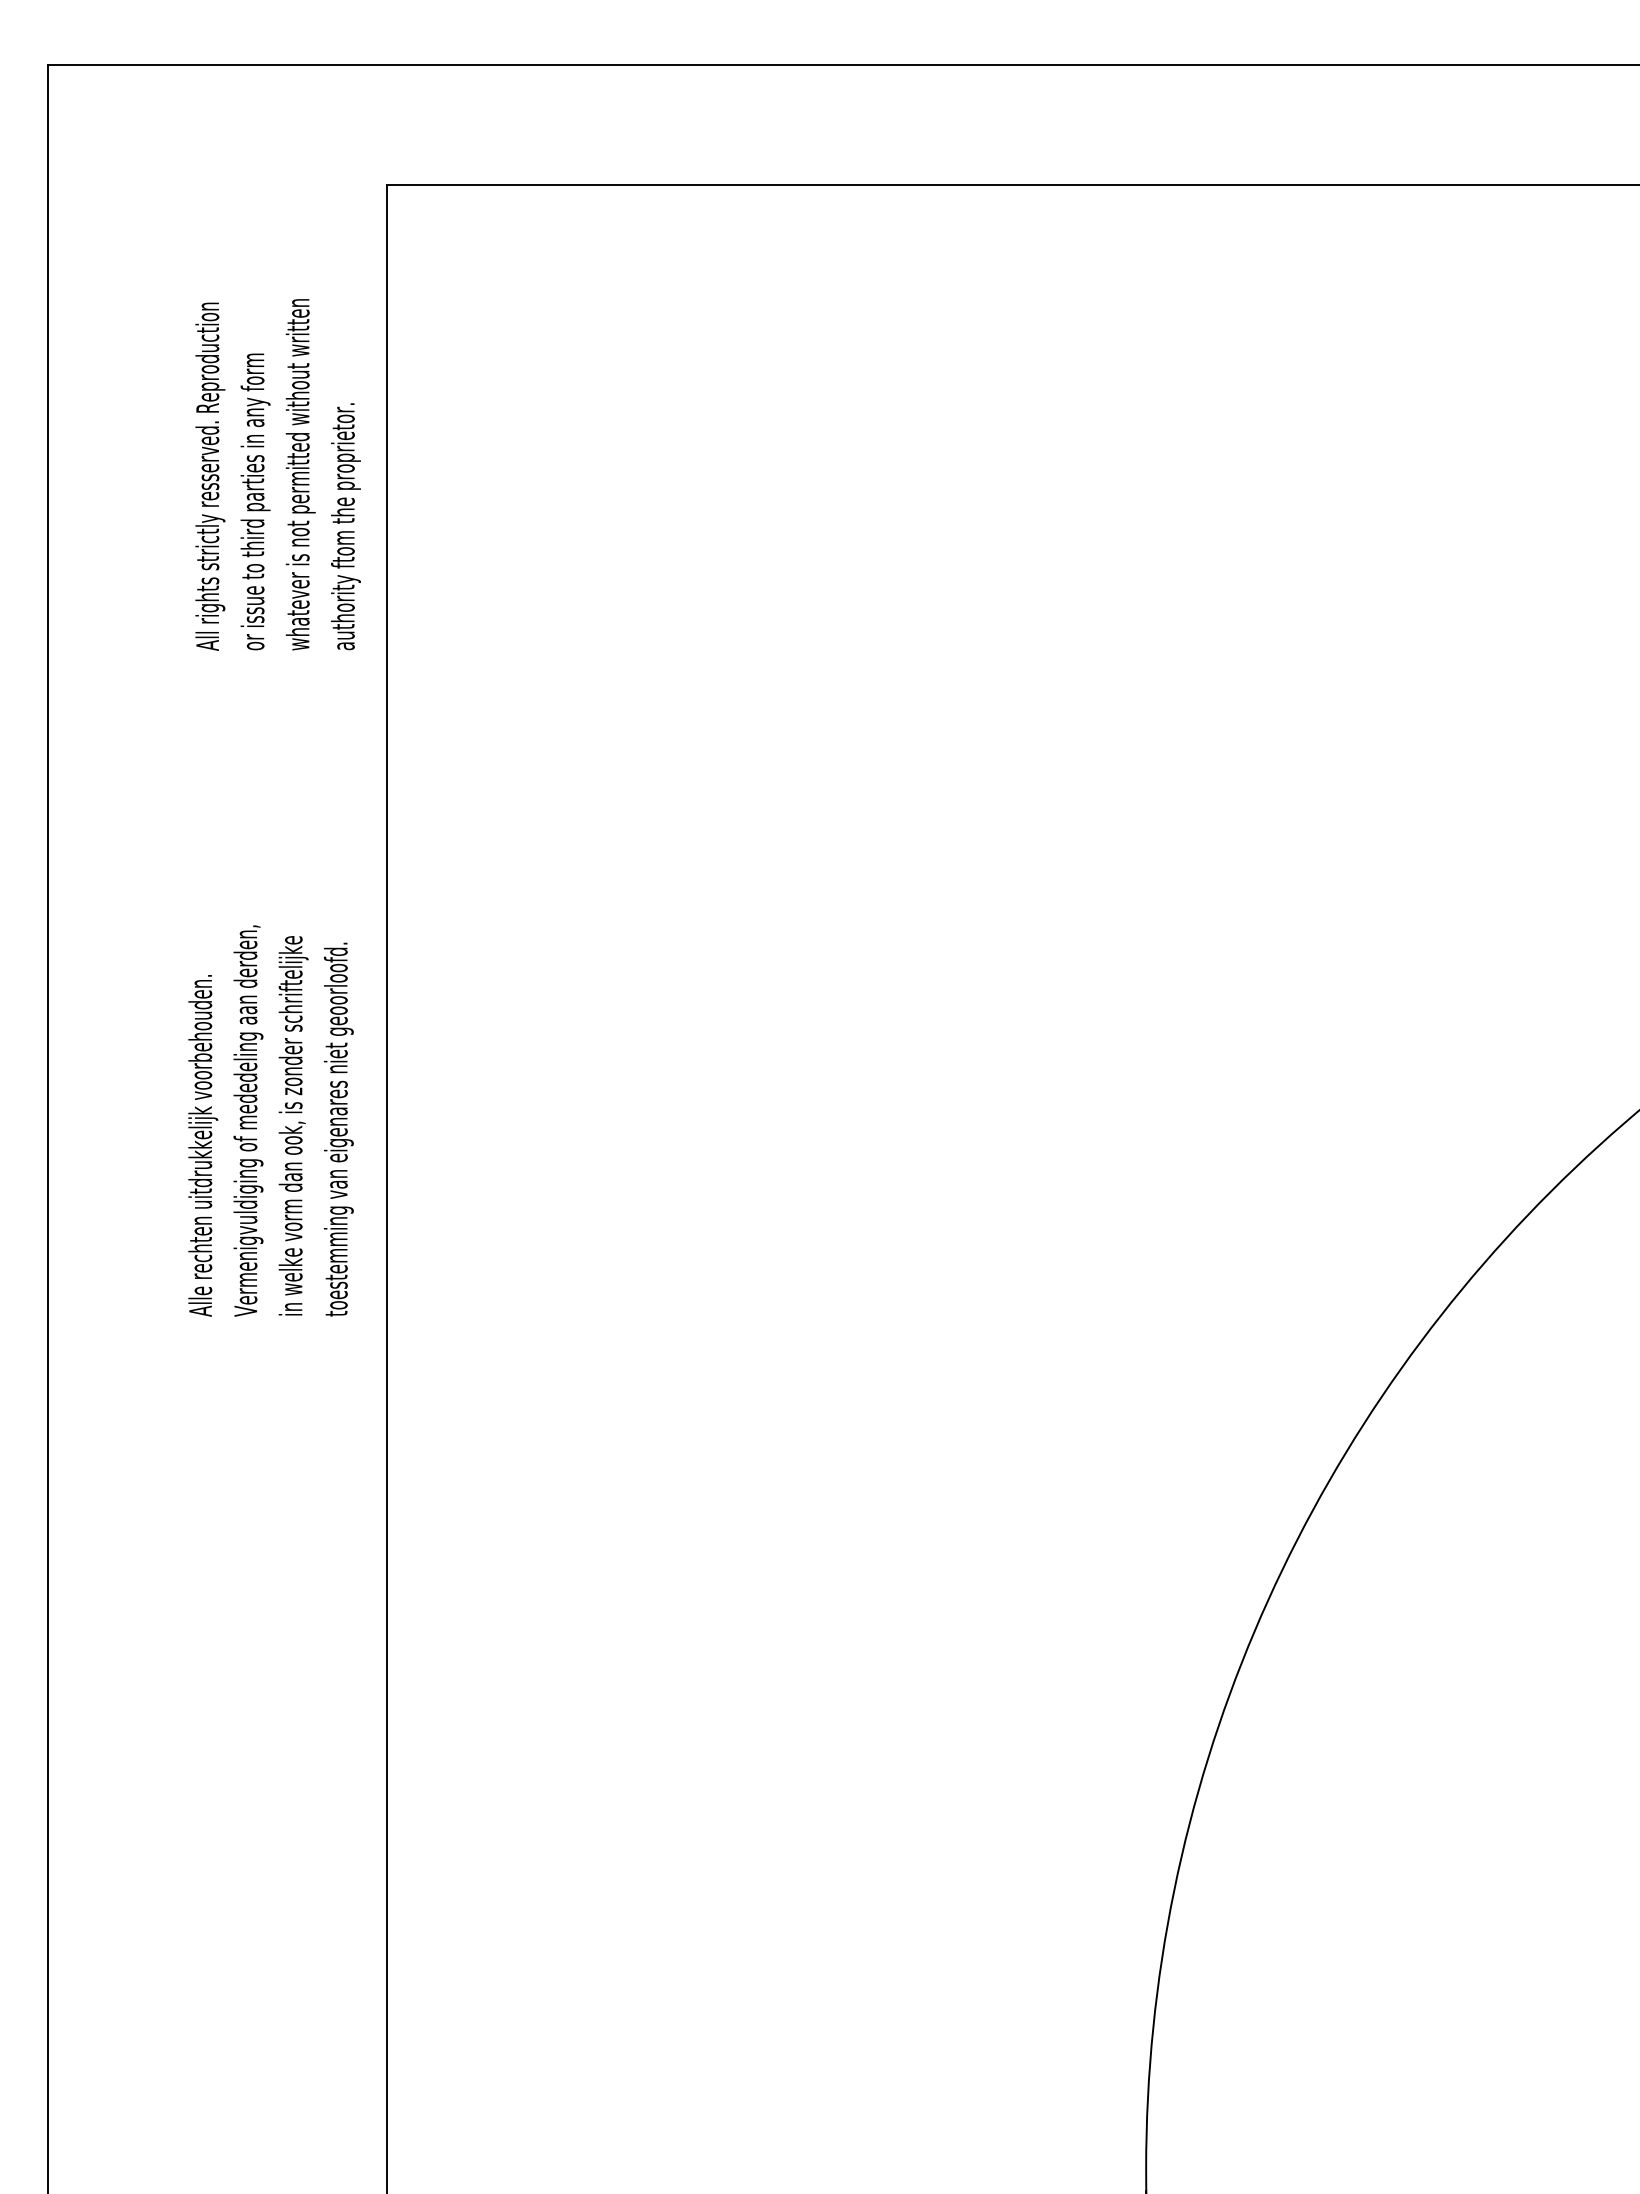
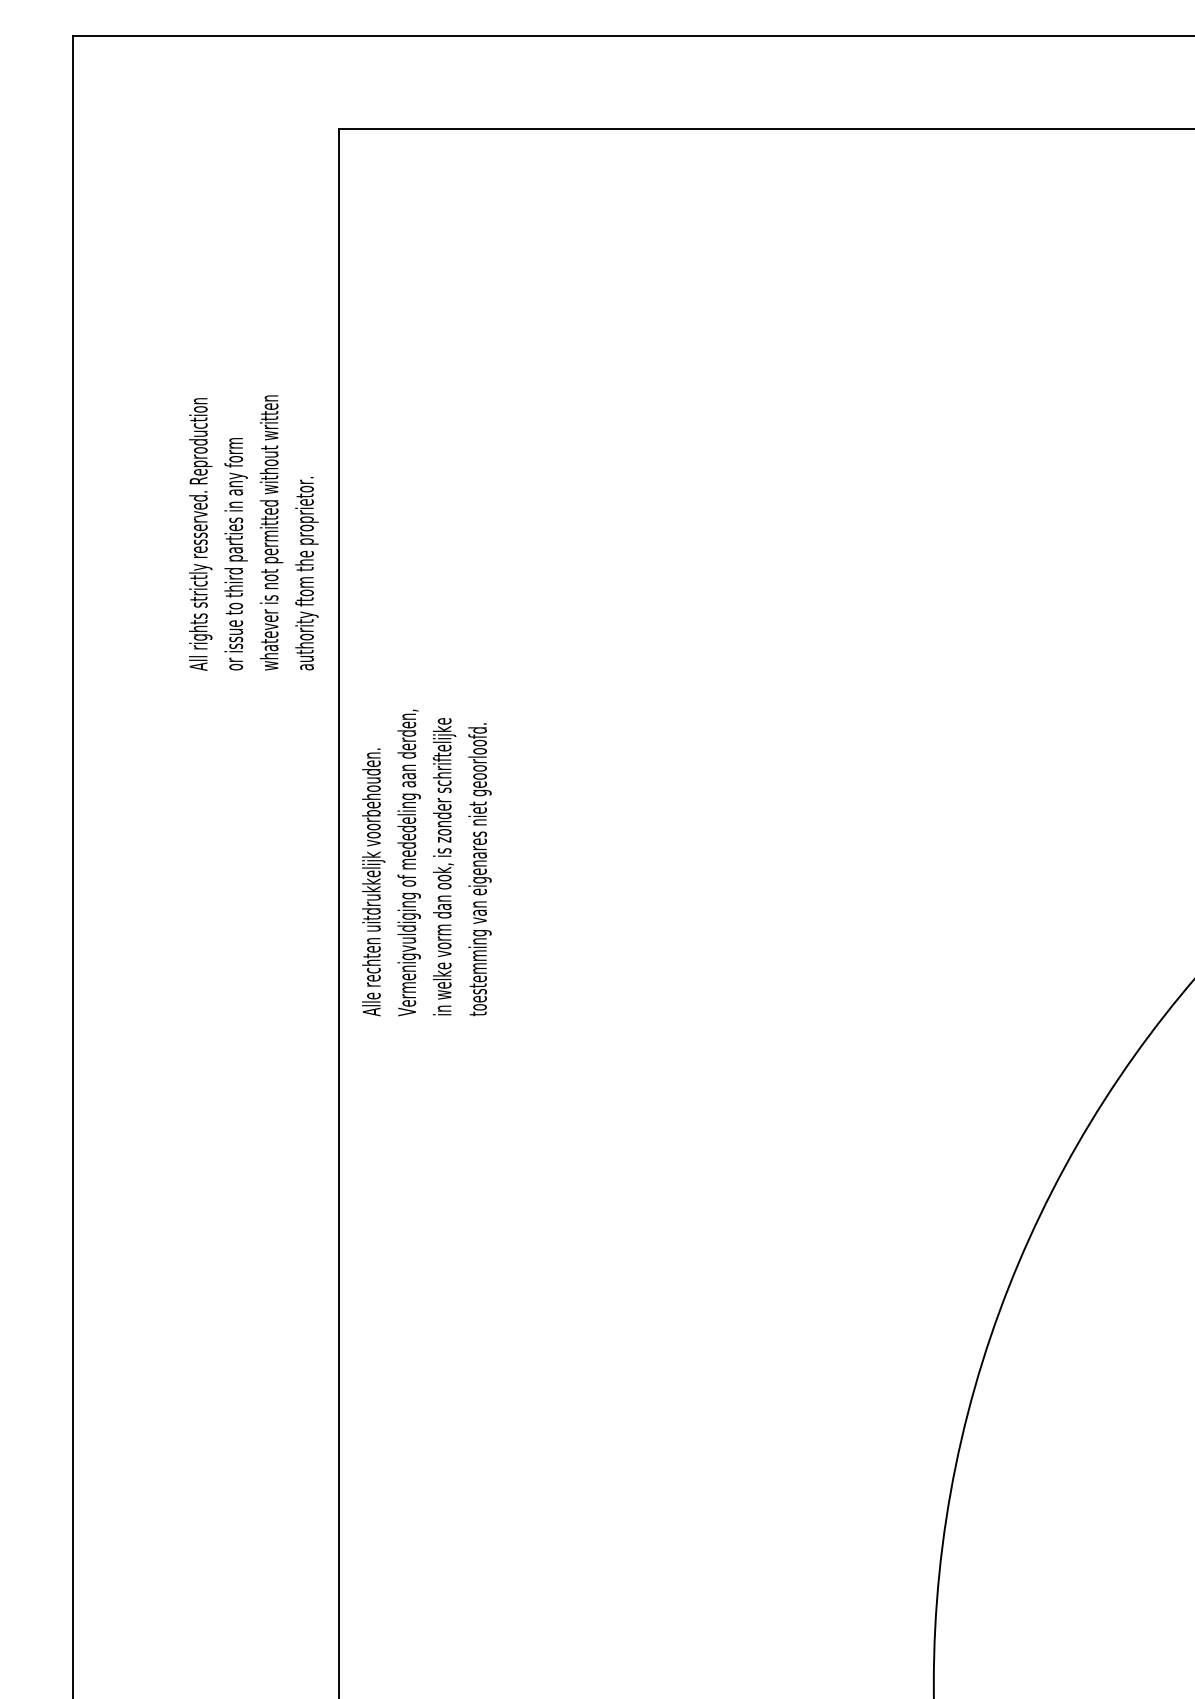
text: (277, 474) -> (253, 532), moved
text: (270, 1120) -> (426, 862), moved

